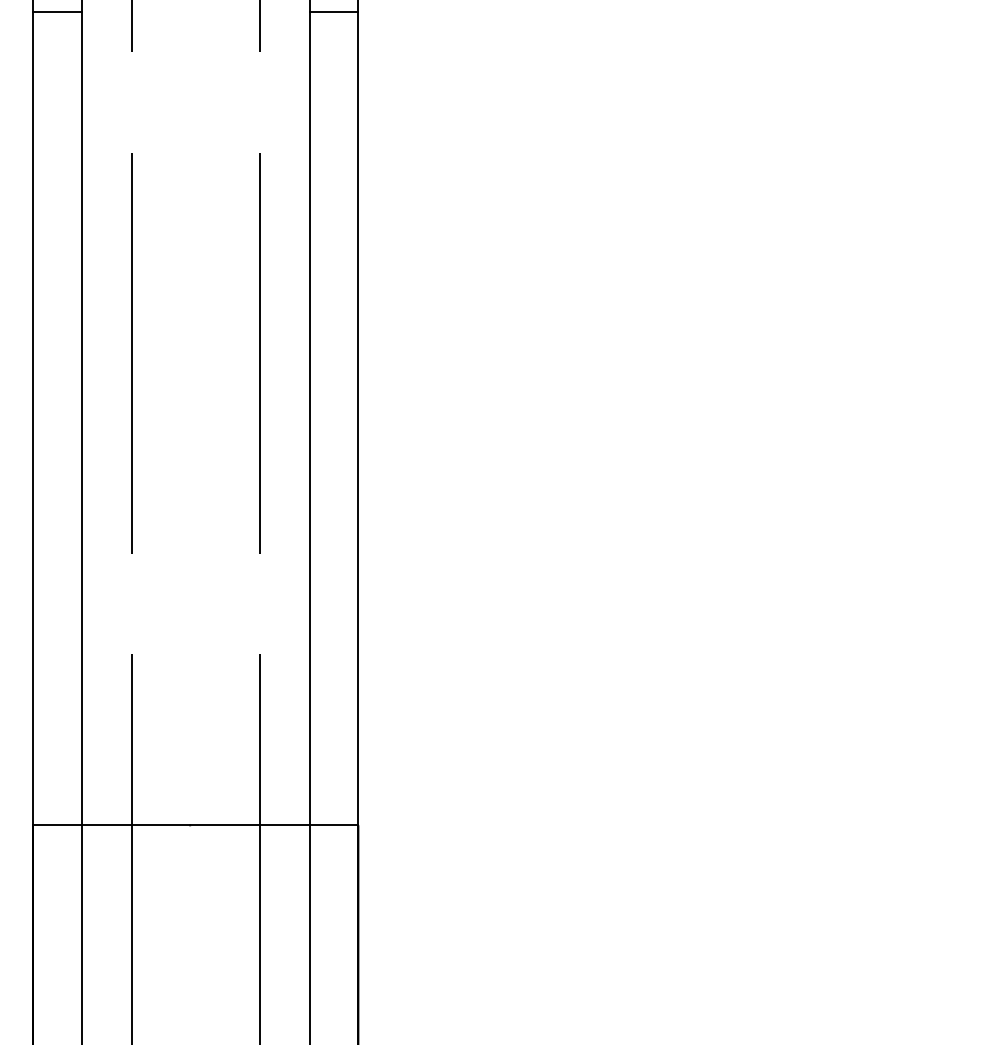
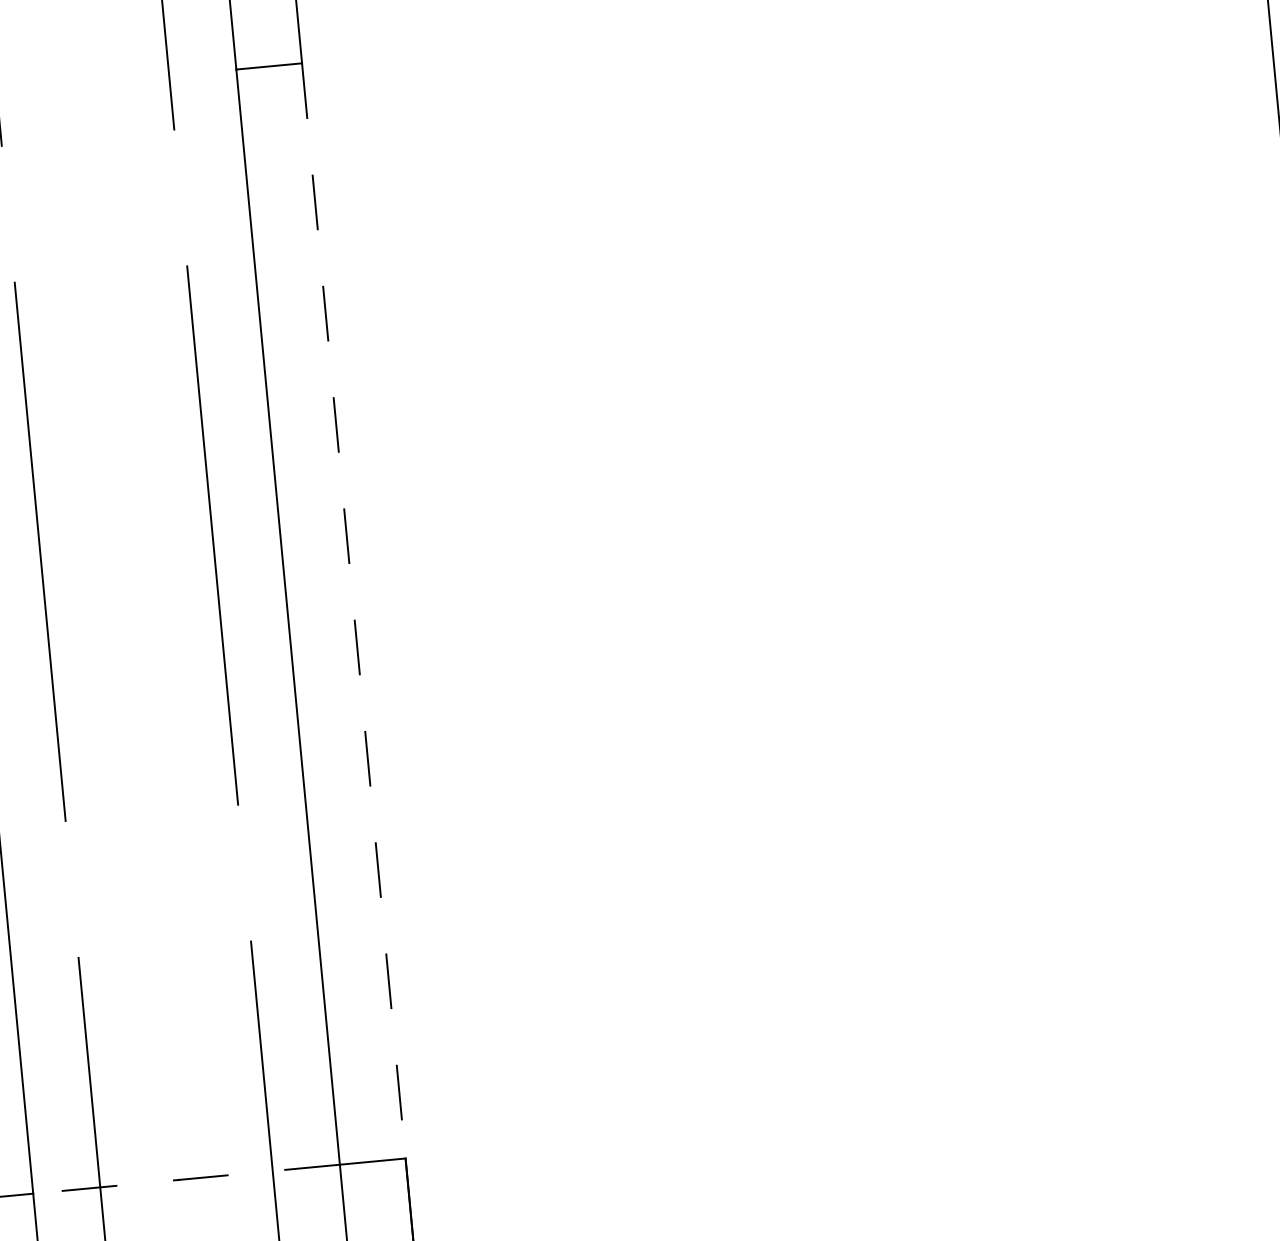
line: (358, 418) -> (353, 610), solid -> dashed
line: (195, 825) -> (186, 1179), solid -> dashed

